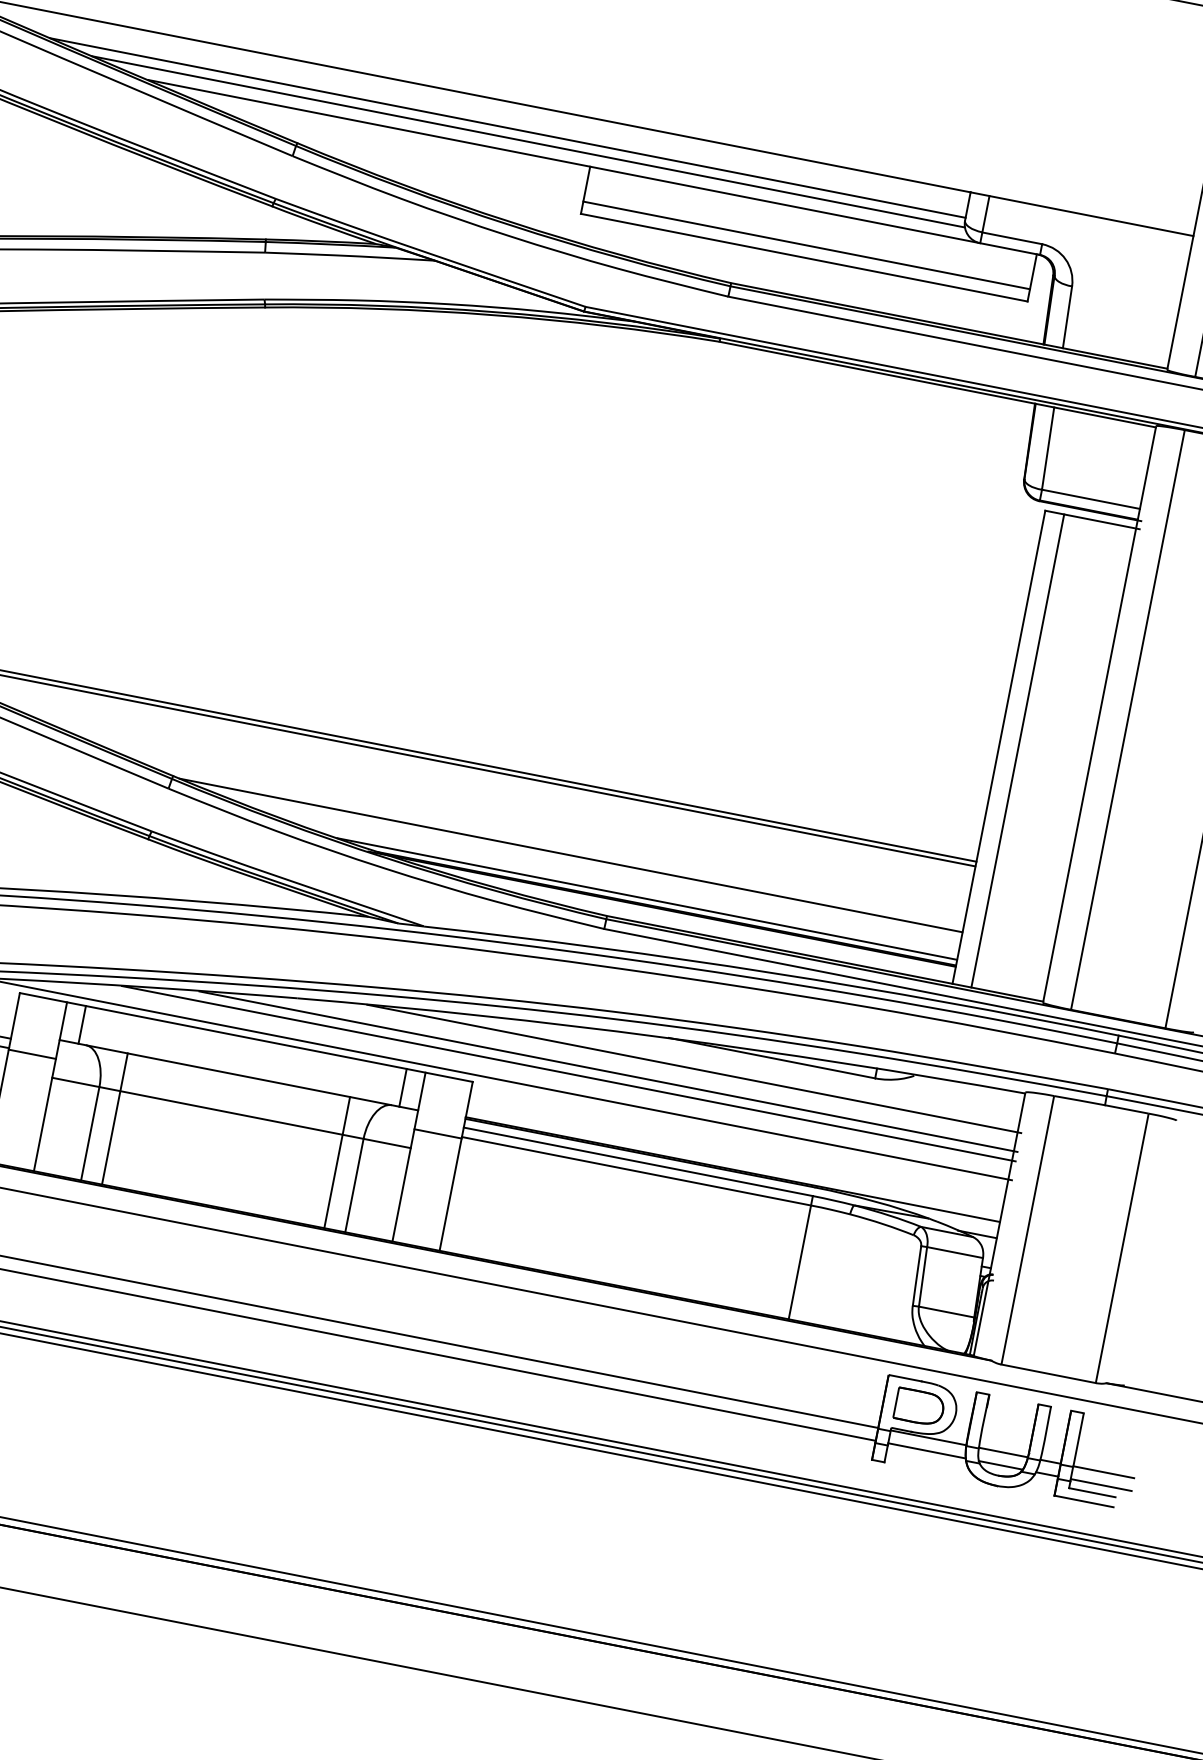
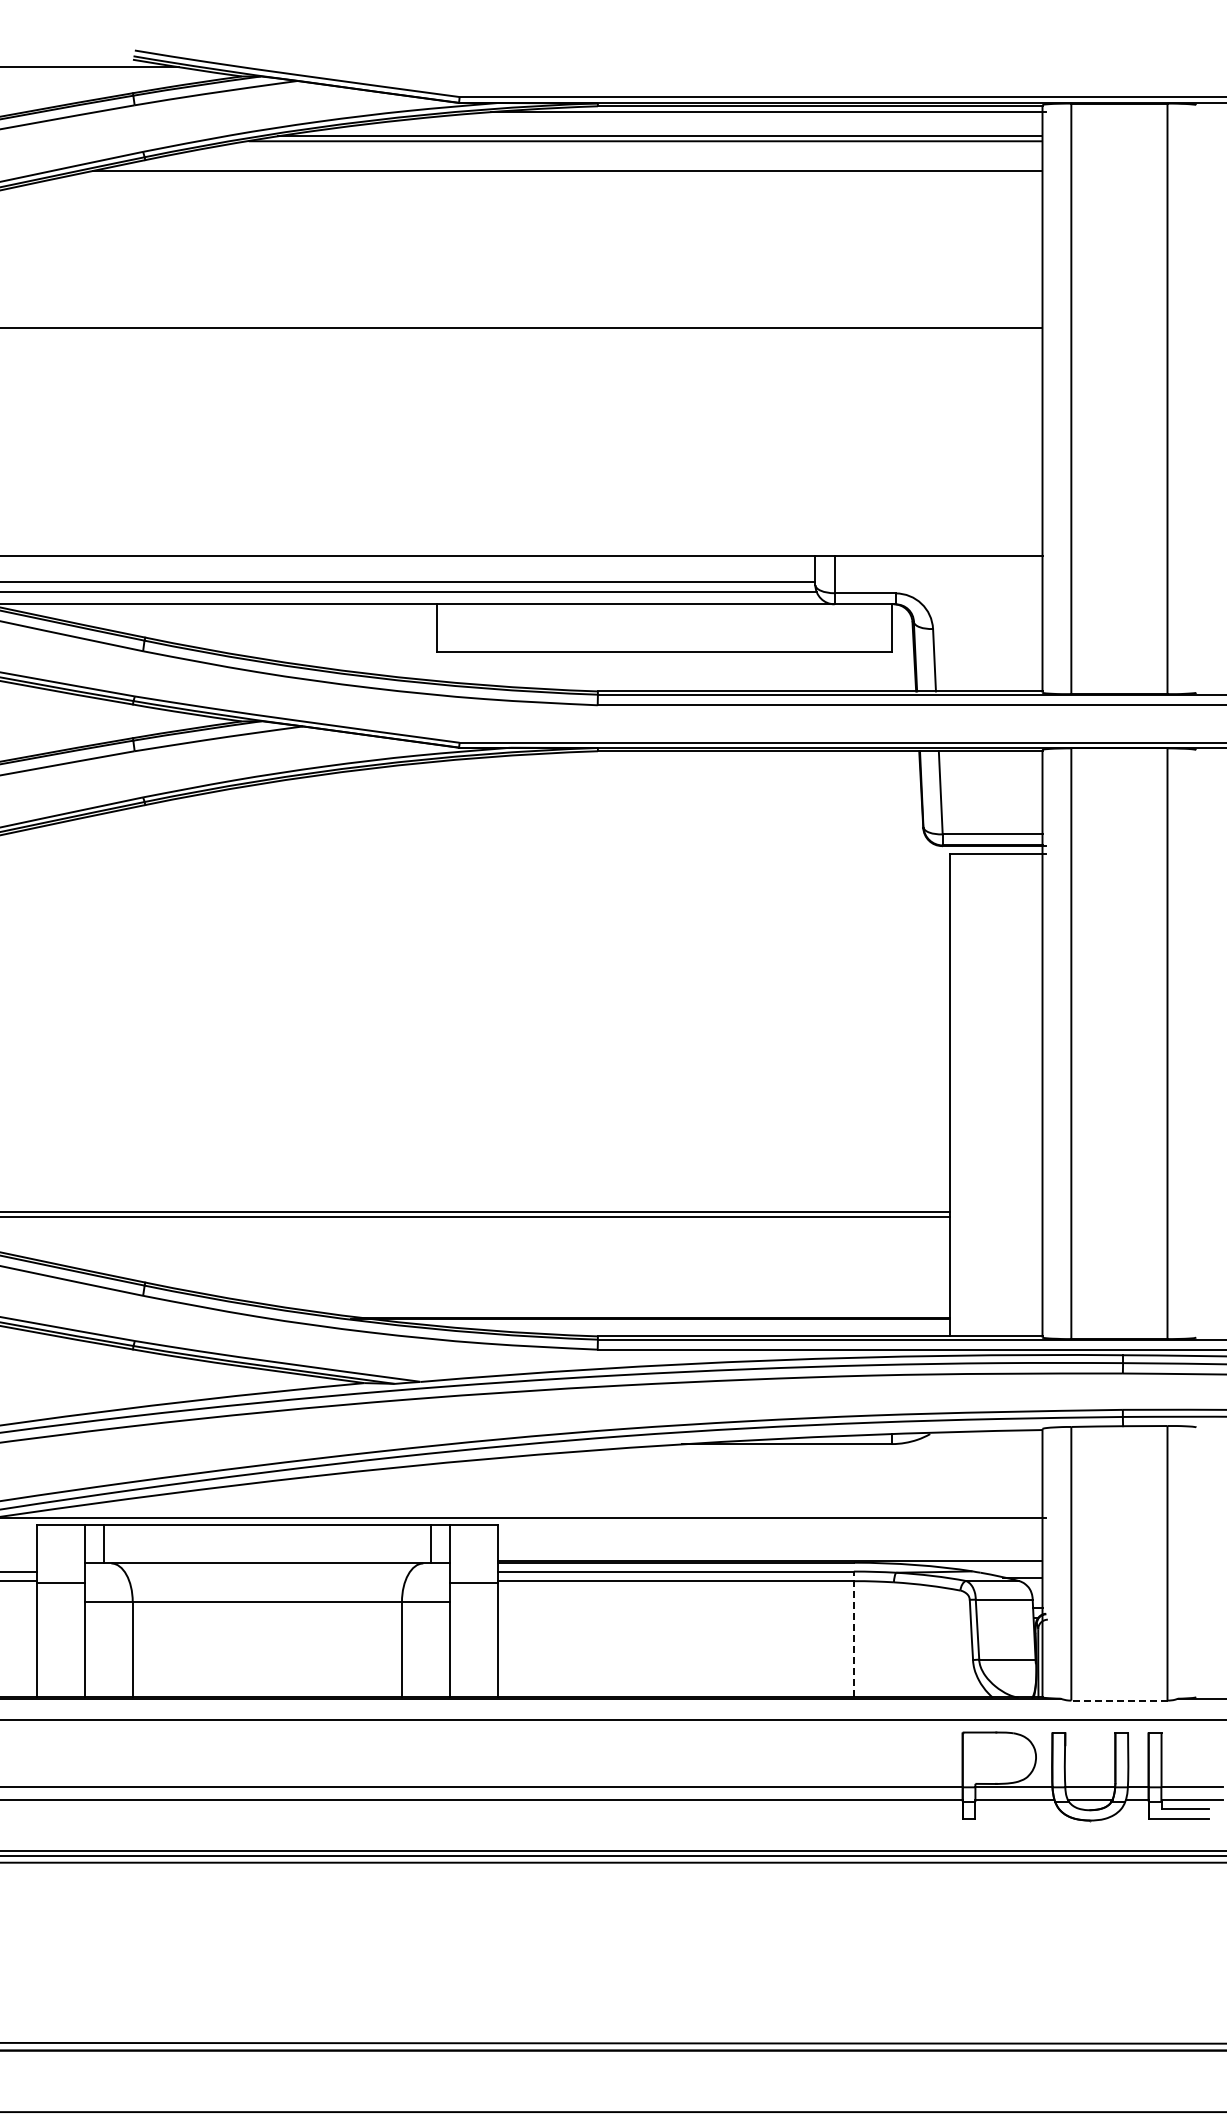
line: (806, 244) -> (664, 639), removed
line: (1018, 751) -> (969, 1095), removed
line: (570, 854) -> (550, 1283), removed
line: (646, 898) -> (633, 1311), removed
line: (693, 1068) -> (712, 1469), removed
line: (608, 1071) -> (629, 1488), removed
line: (568, 1073) -> (590, 1498), removed
line: (115, 1119) -> (154, 1630), removed
line: (337, 1162) -> (380, 1630), removed
line: (800, 1257) -> (853, 1634), solid -> dashed
line: (1047, 1373) -> (1118, 1700), solid -> dashed
part: (919, 1406) -> (998, 1757), removed

